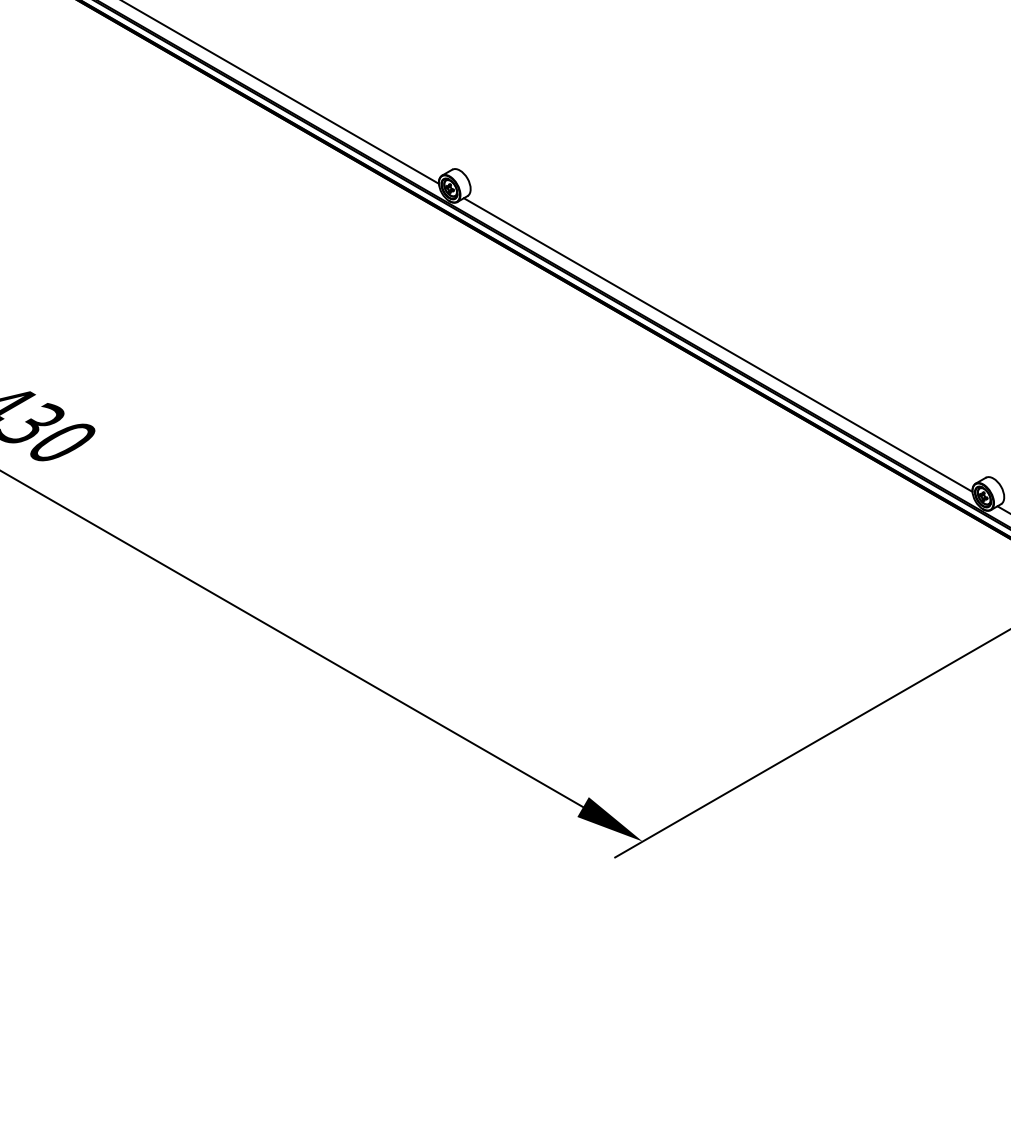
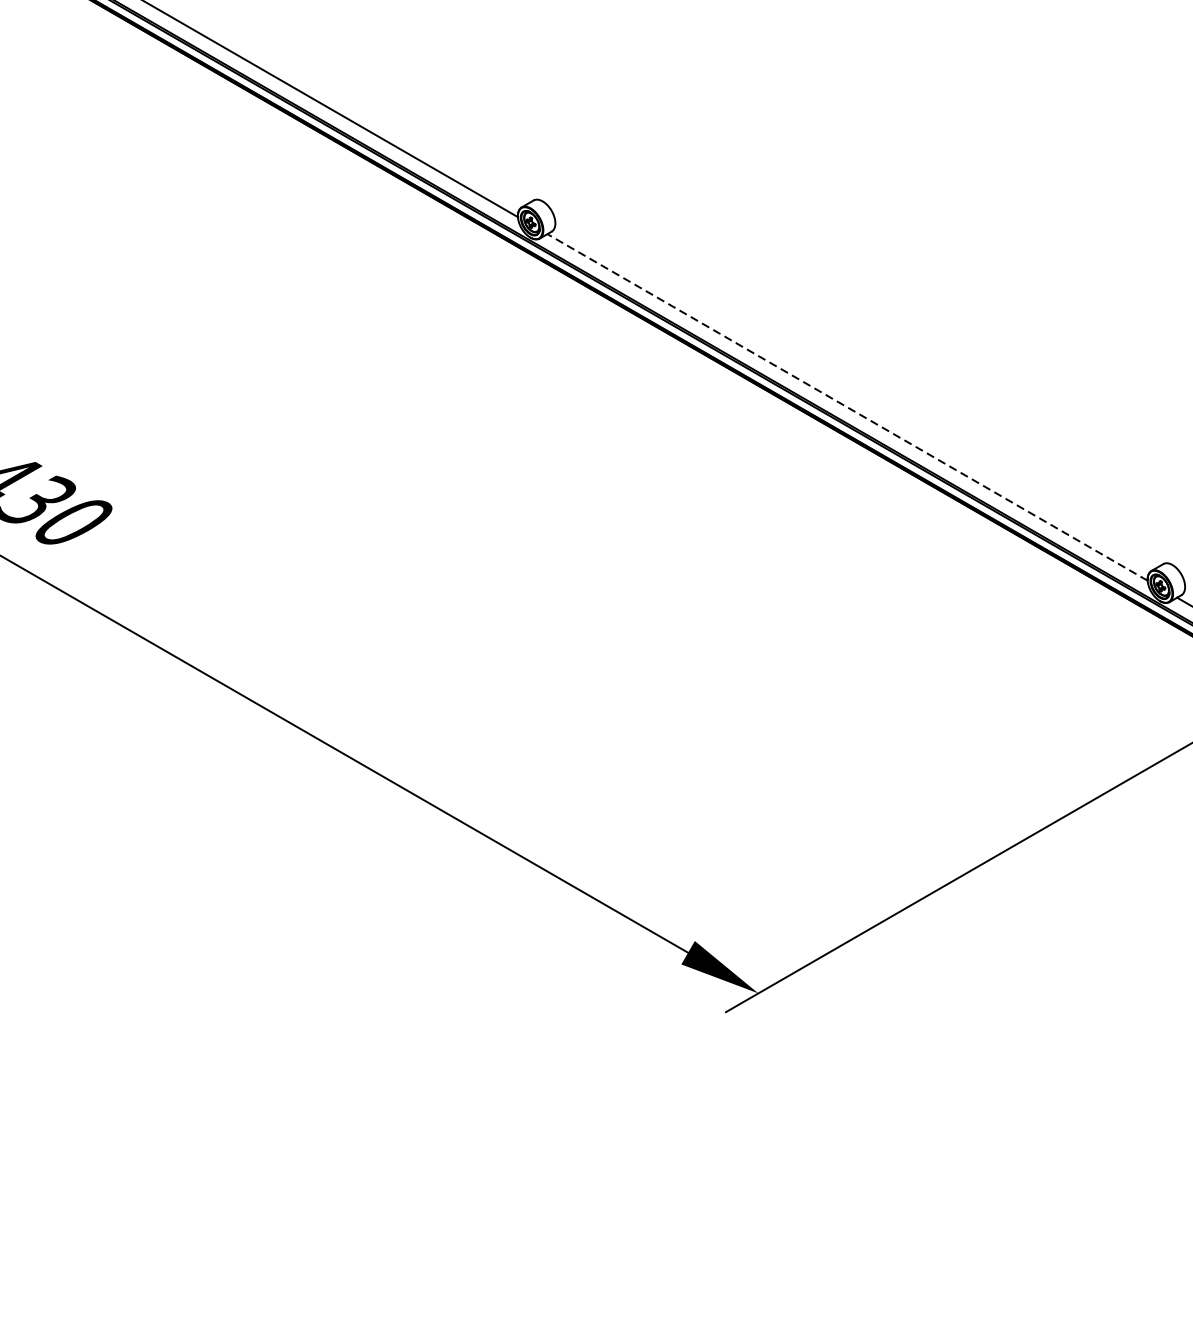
line: (718, 345) -> (847, 407), solid -> dashed

